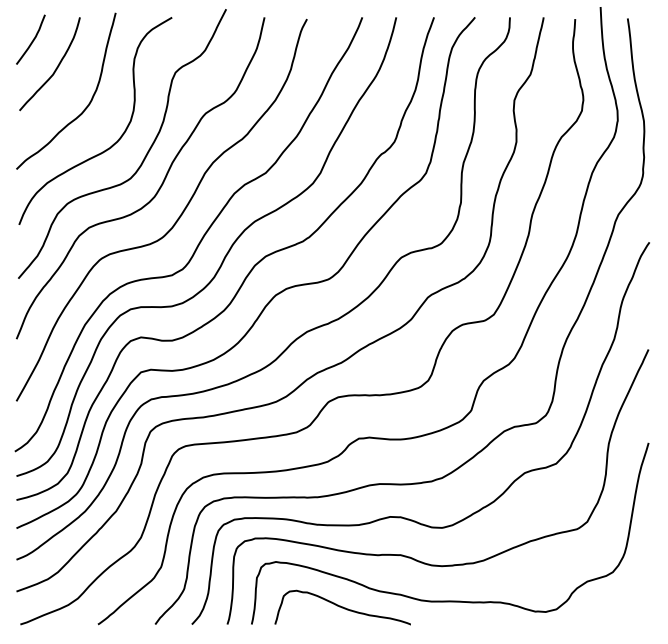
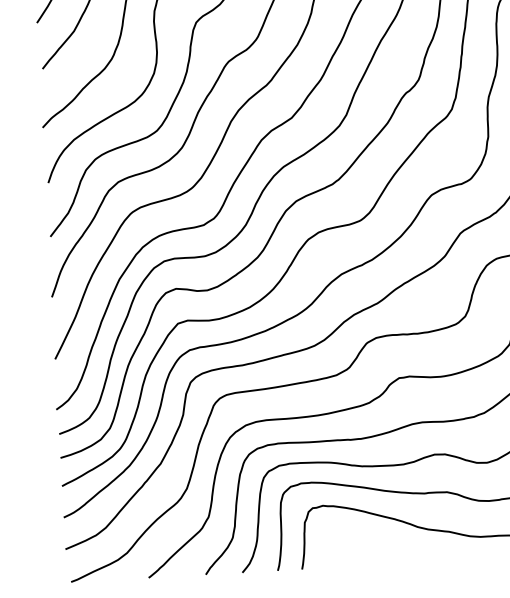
curve: (342, 607) -> (391, 547), removed

